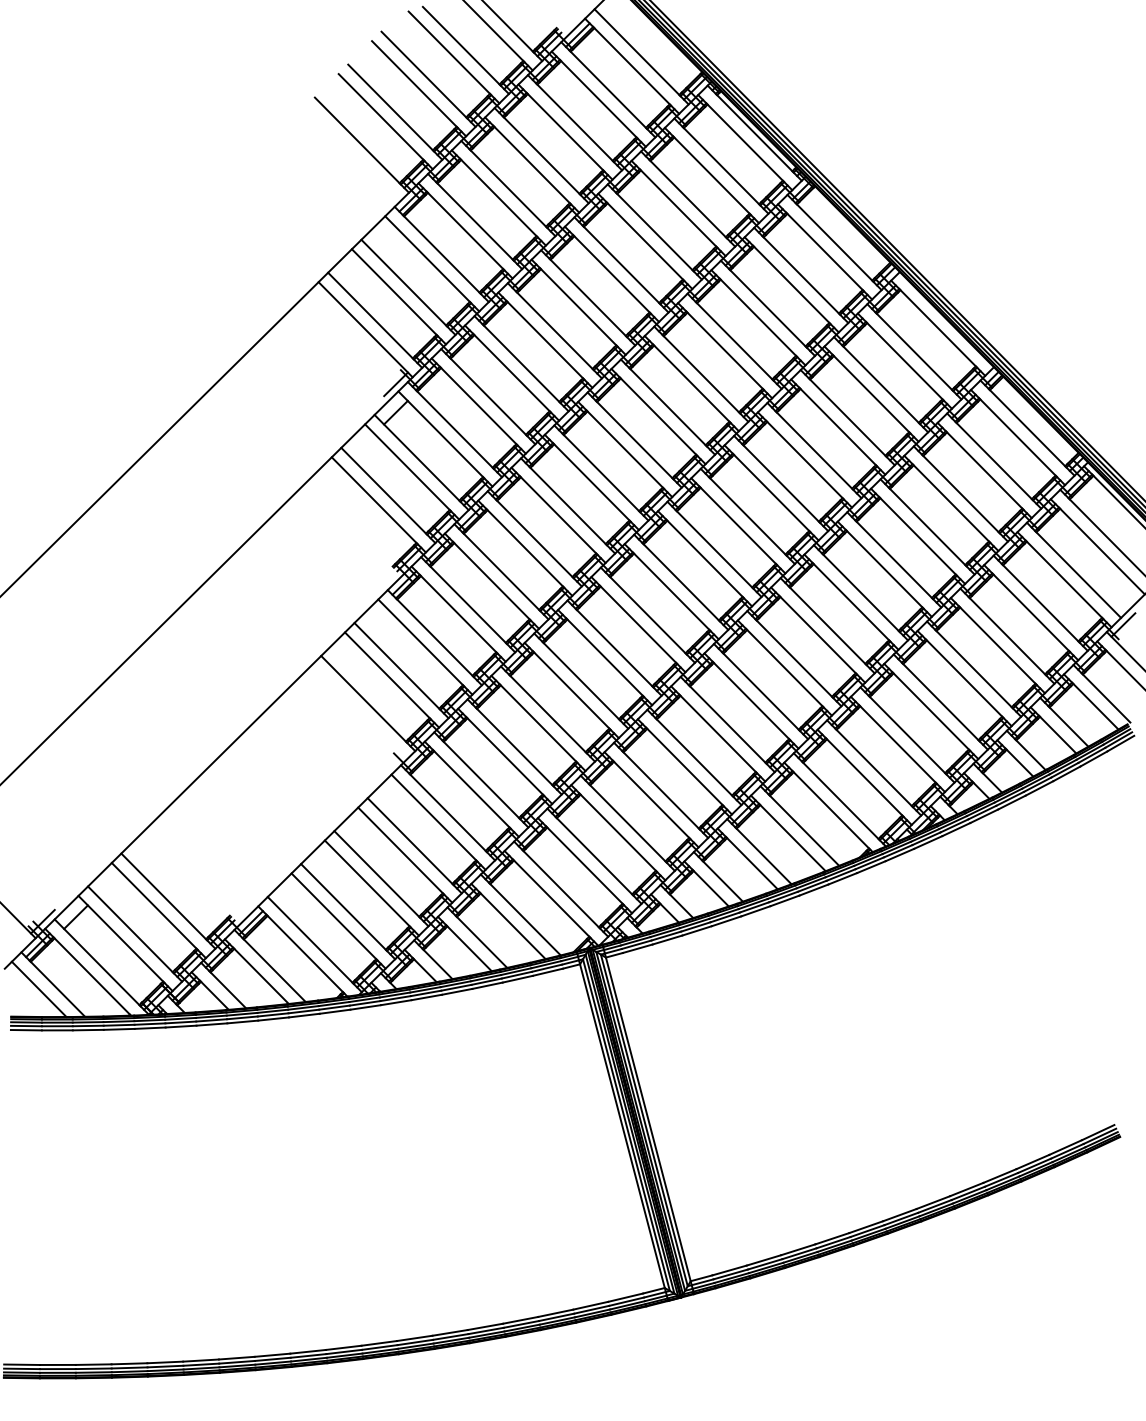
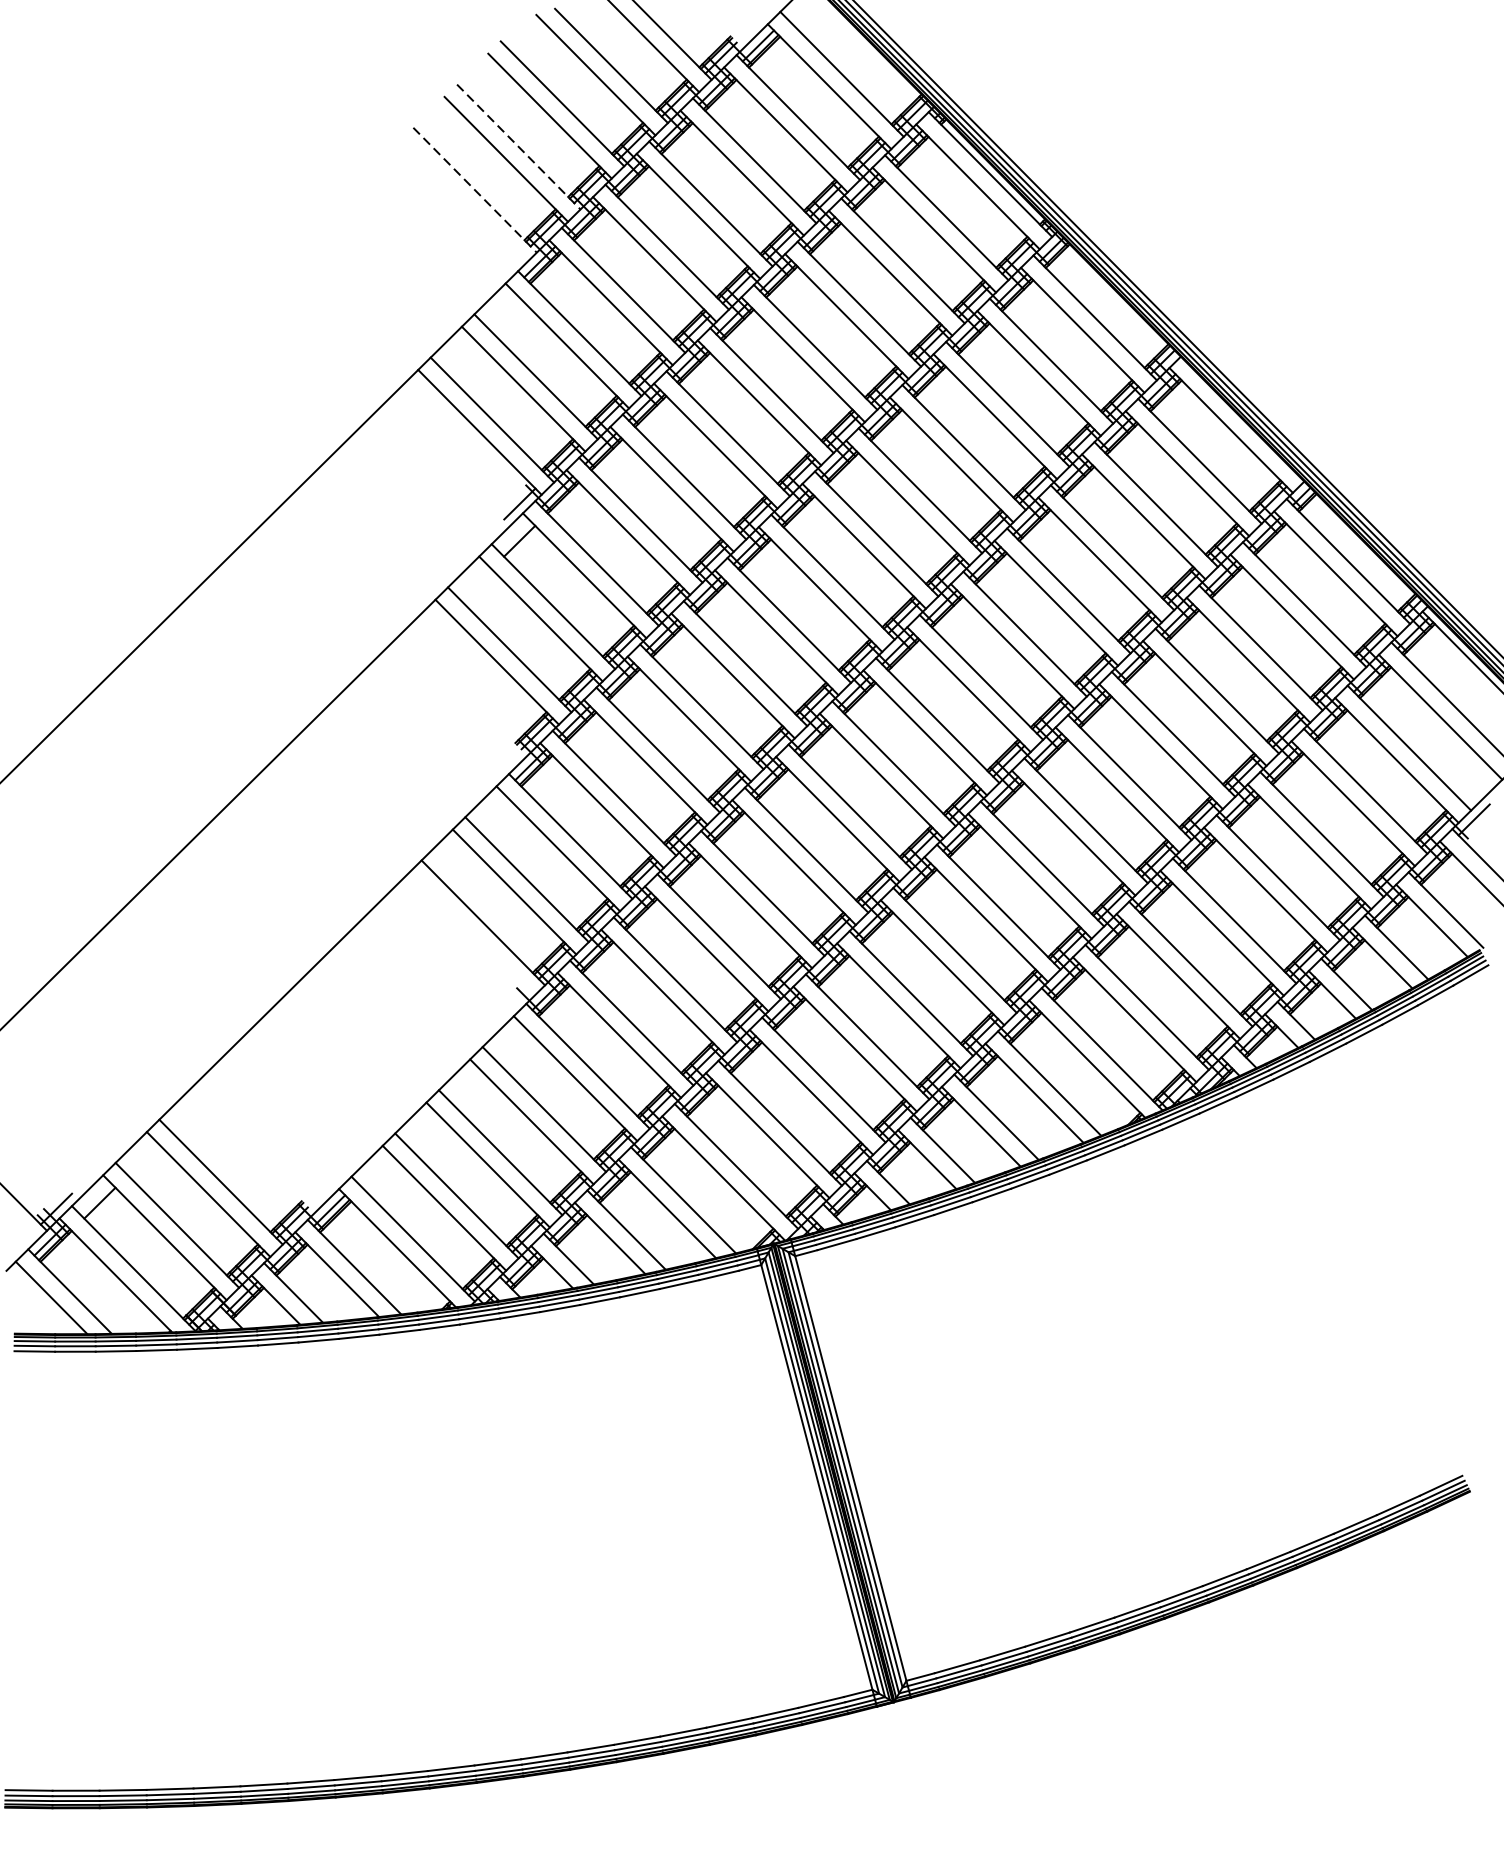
line: (395, 112) -> (519, 147), solid -> dashed
line: (361, 145) -> (474, 190), solid -> dashed

